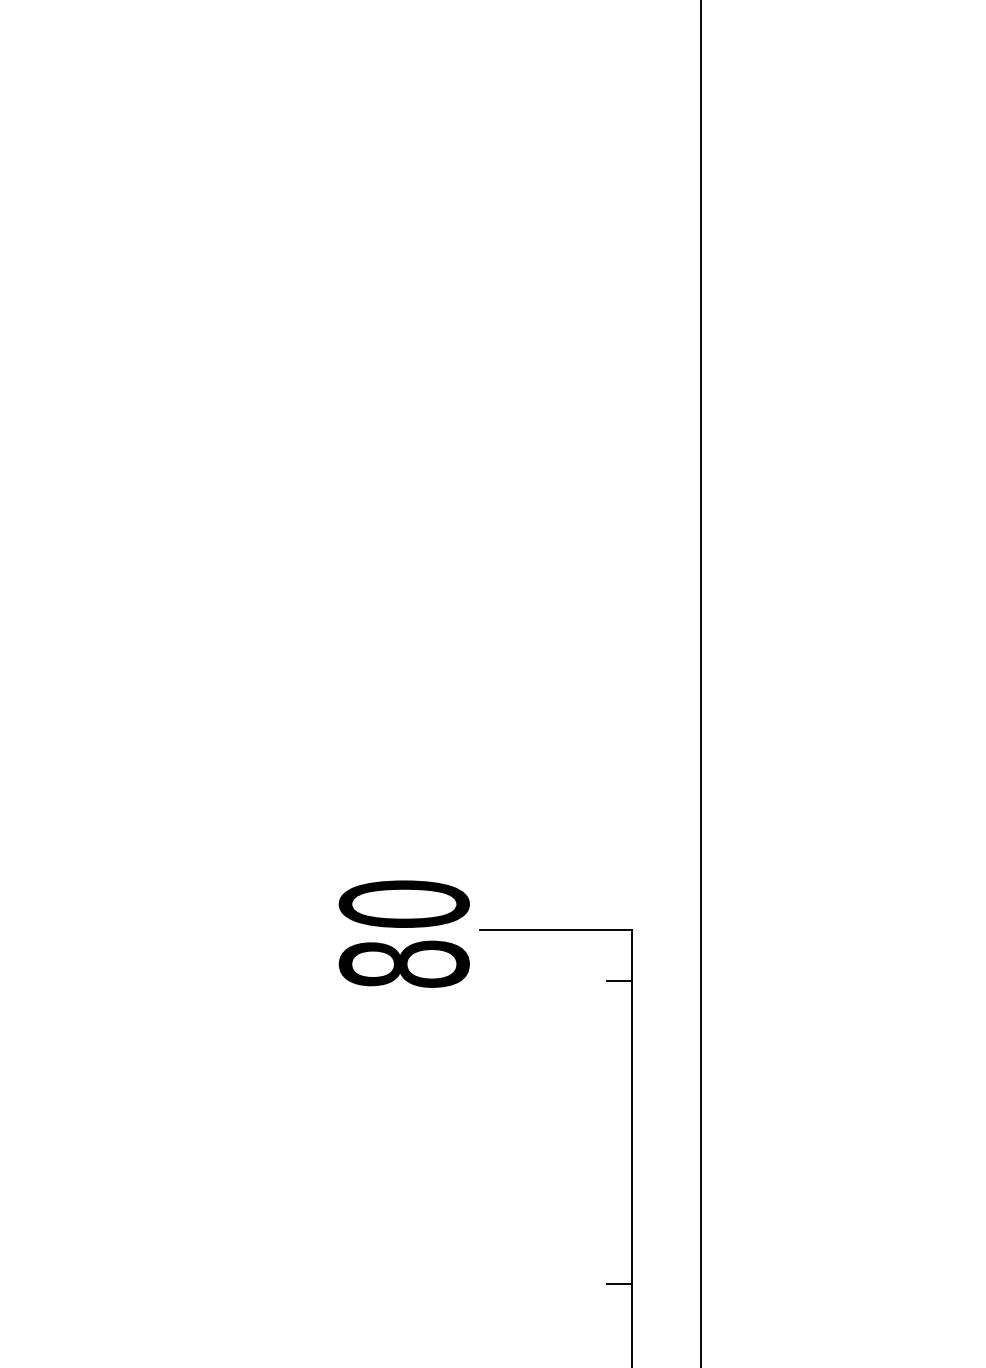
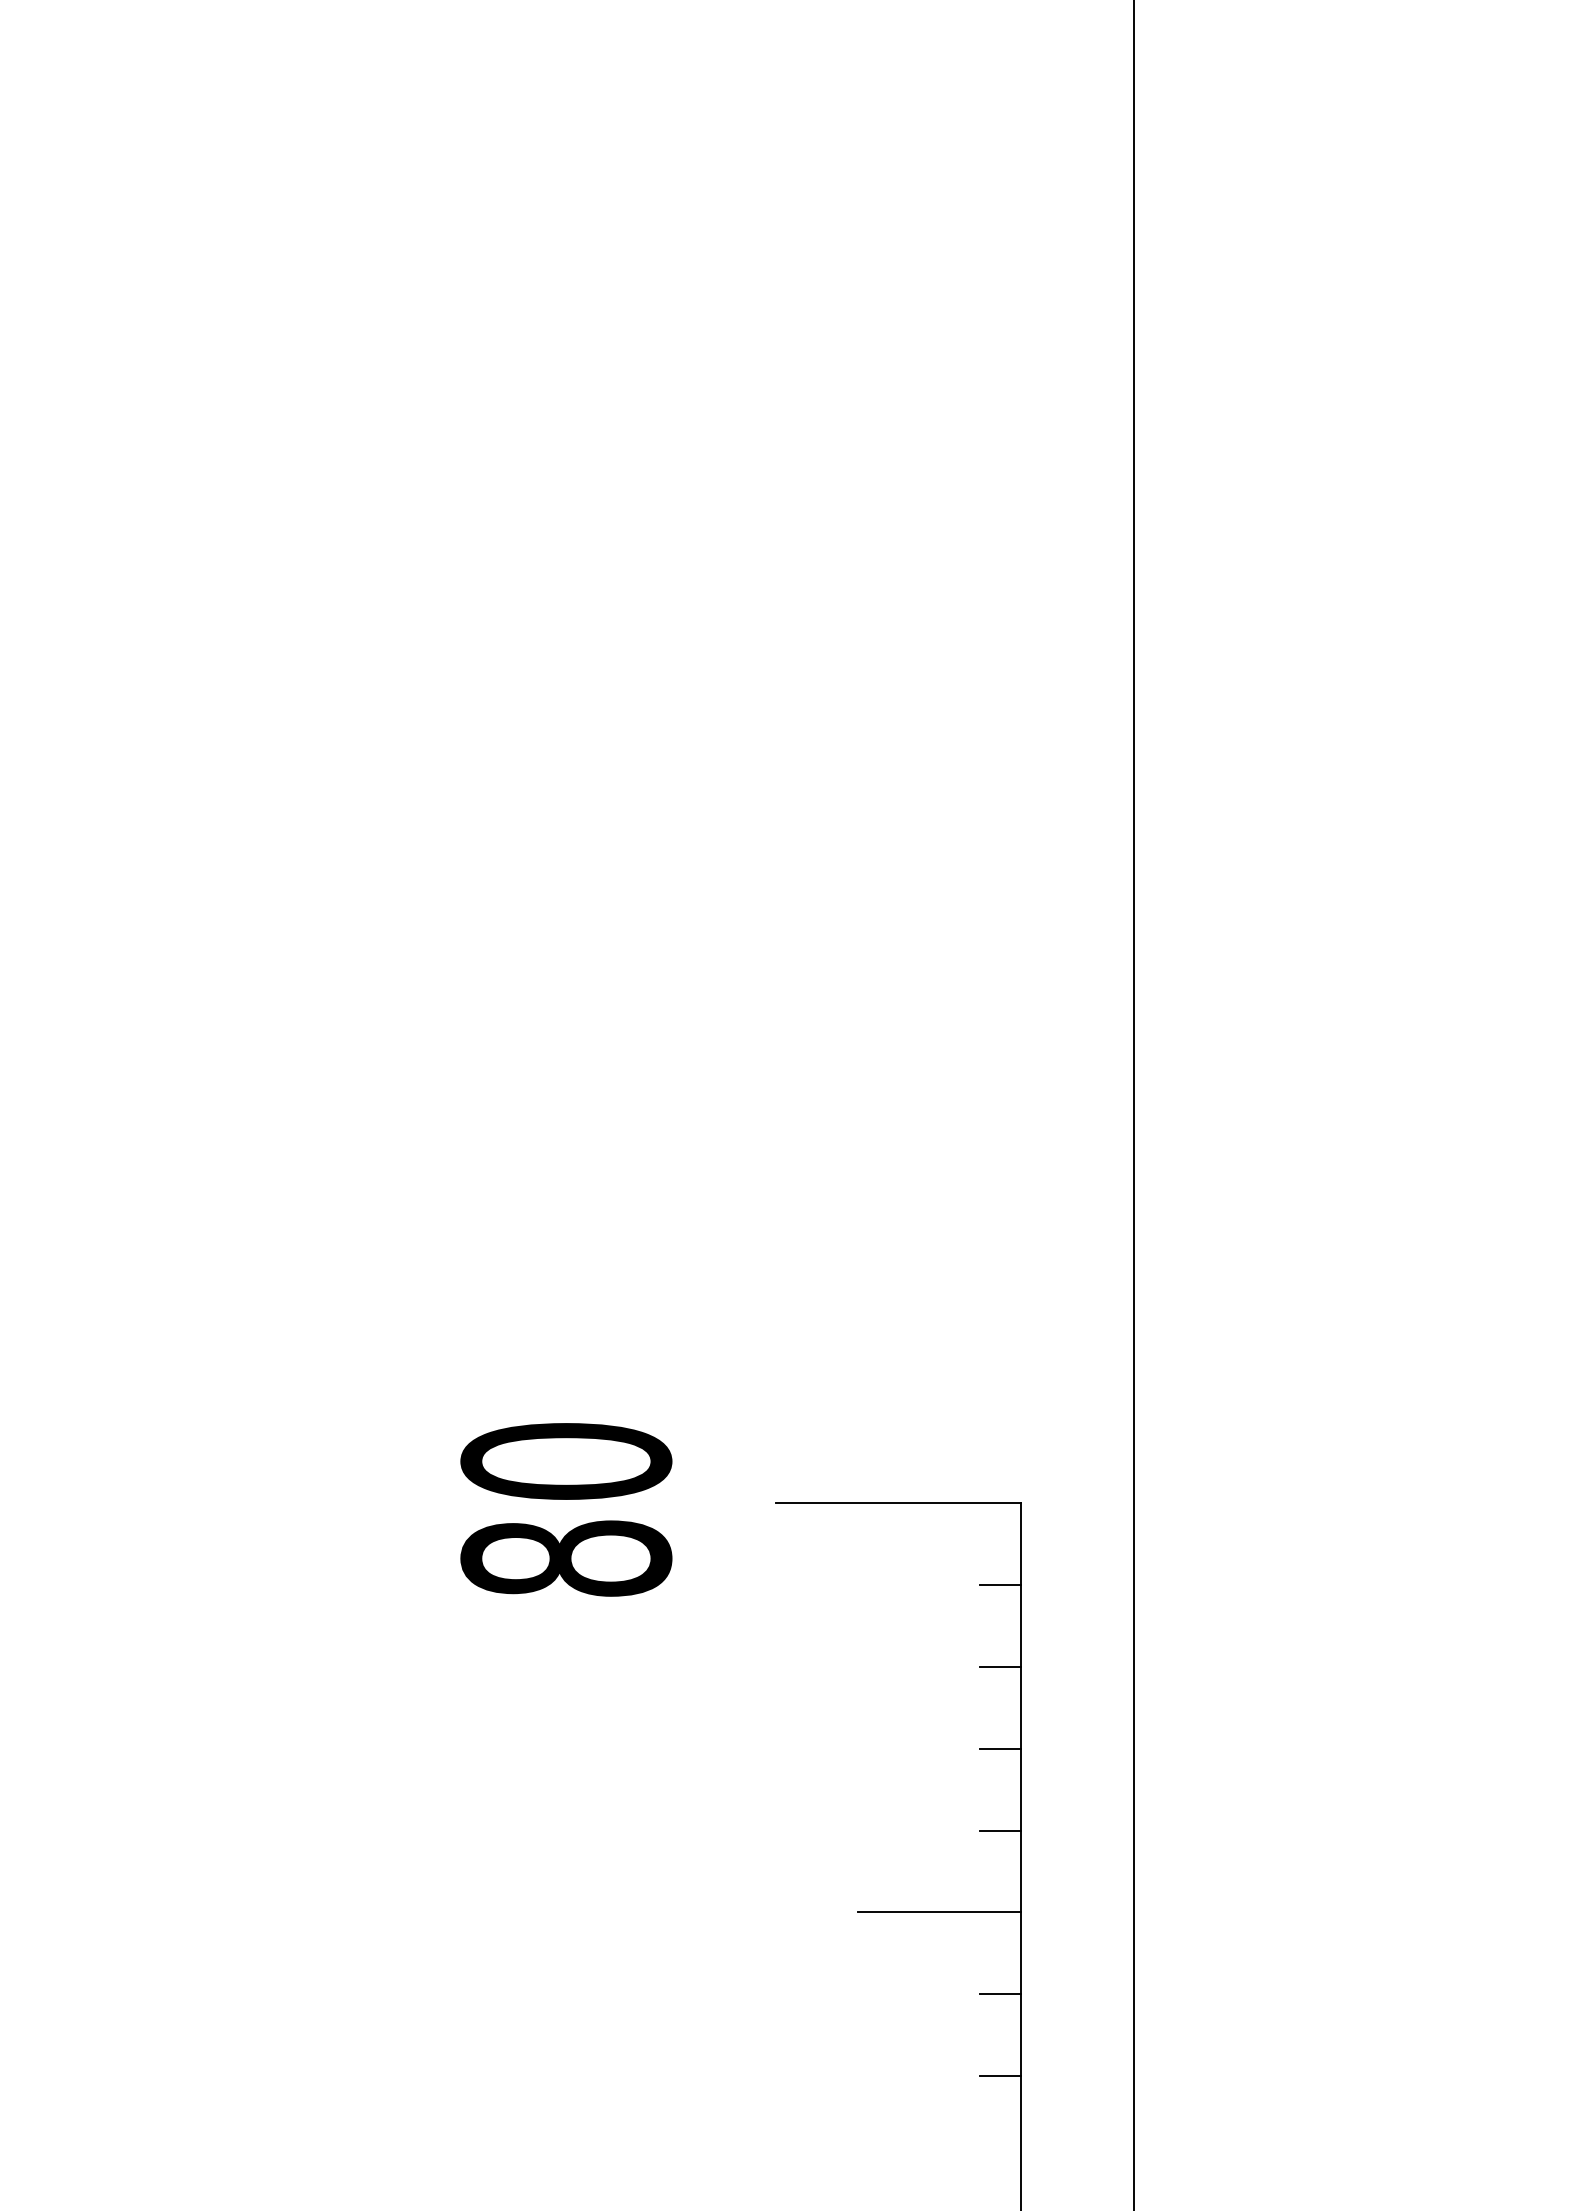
text: (403, 933) -> (565, 1508), moved
line: (618, 1031) -> (999, 1667), added
line: (618, 1081) -> (999, 1748), added
line: (618, 1132) -> (999, 1830), added
line: (580, 1183) -> (938, 1912), added
line: (618, 1233) -> (999, 1993), added

